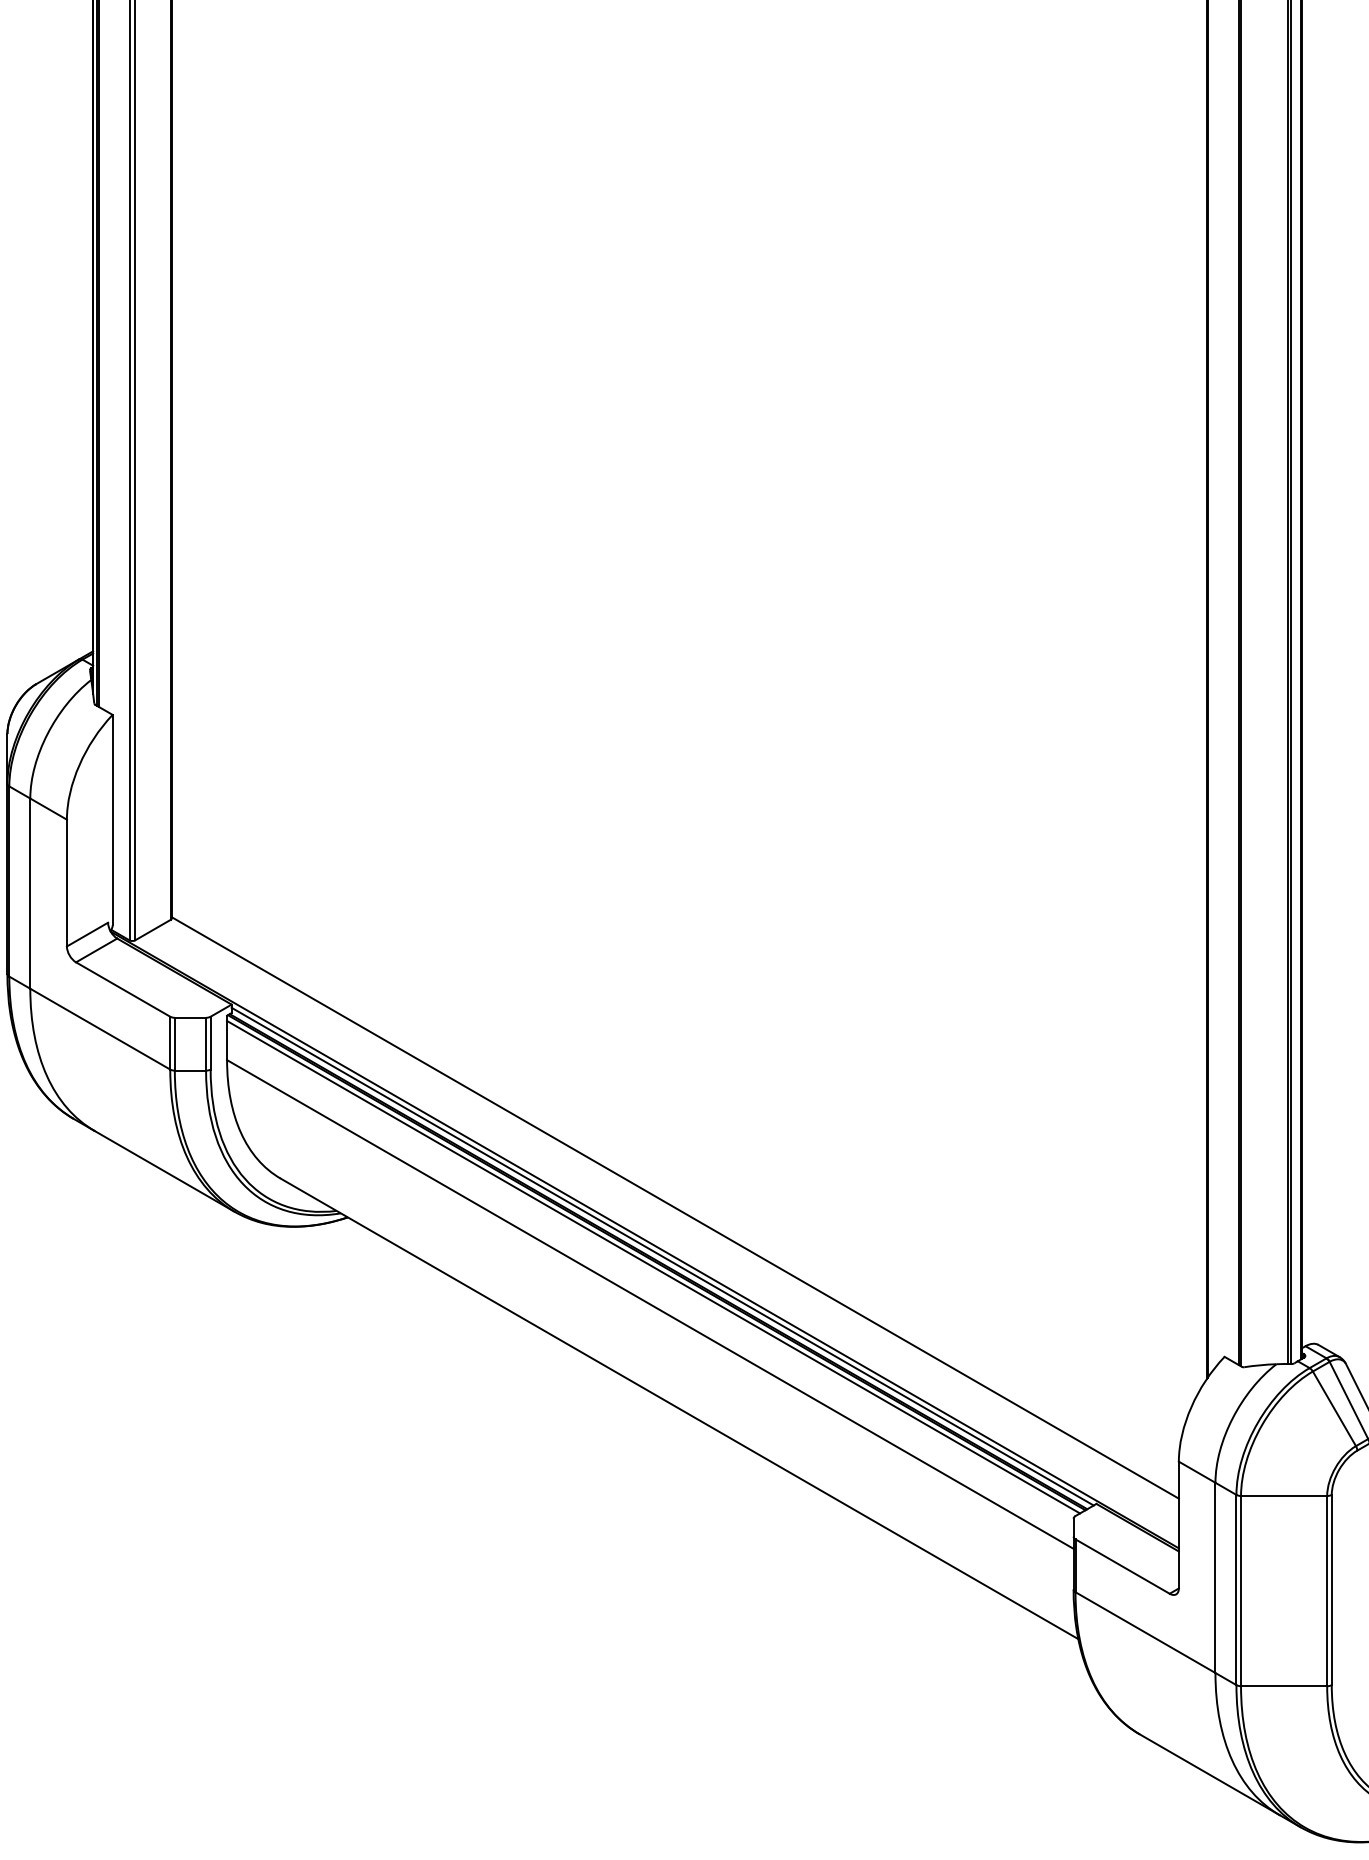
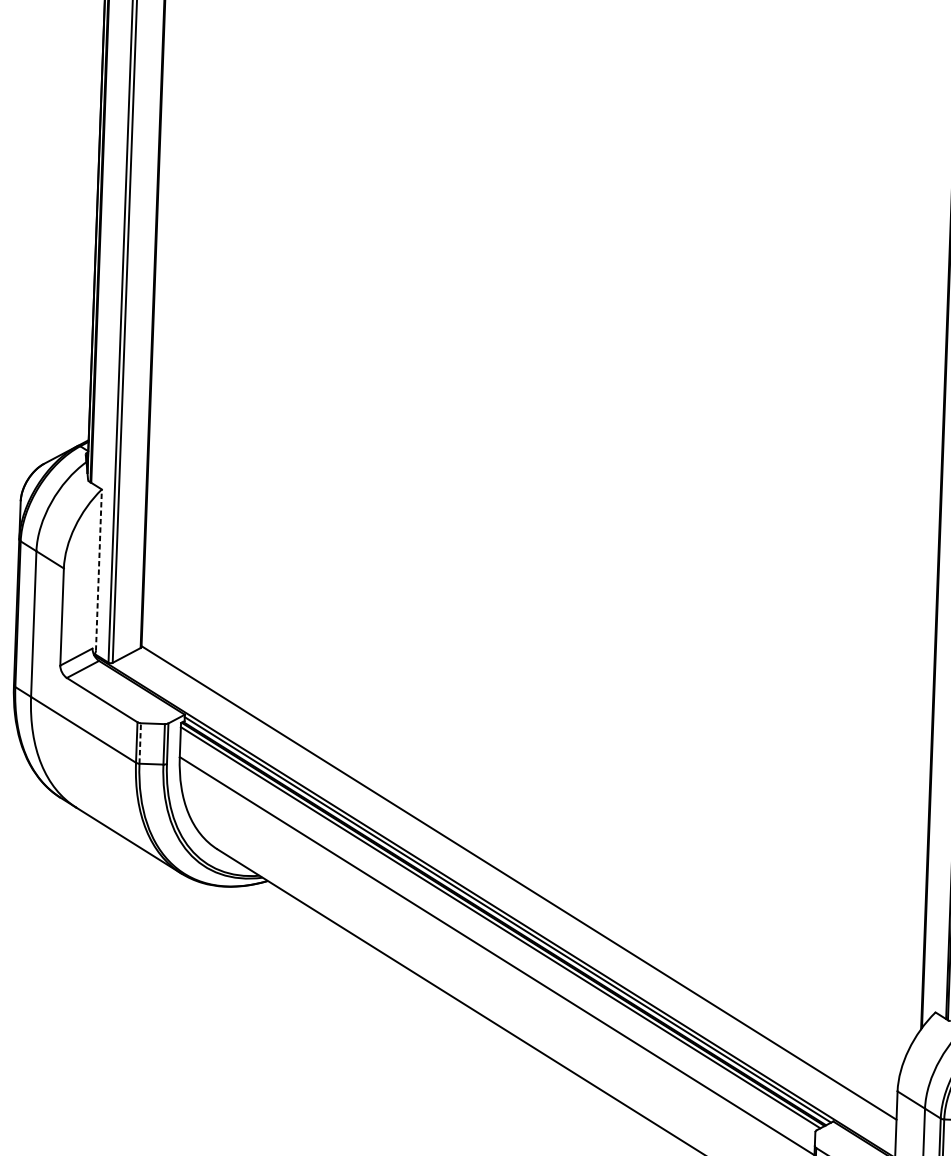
line: (112, 819) -> (98, 569), solid -> dashed
line: (174, 1043) -> (140, 742), solid -> dashed

